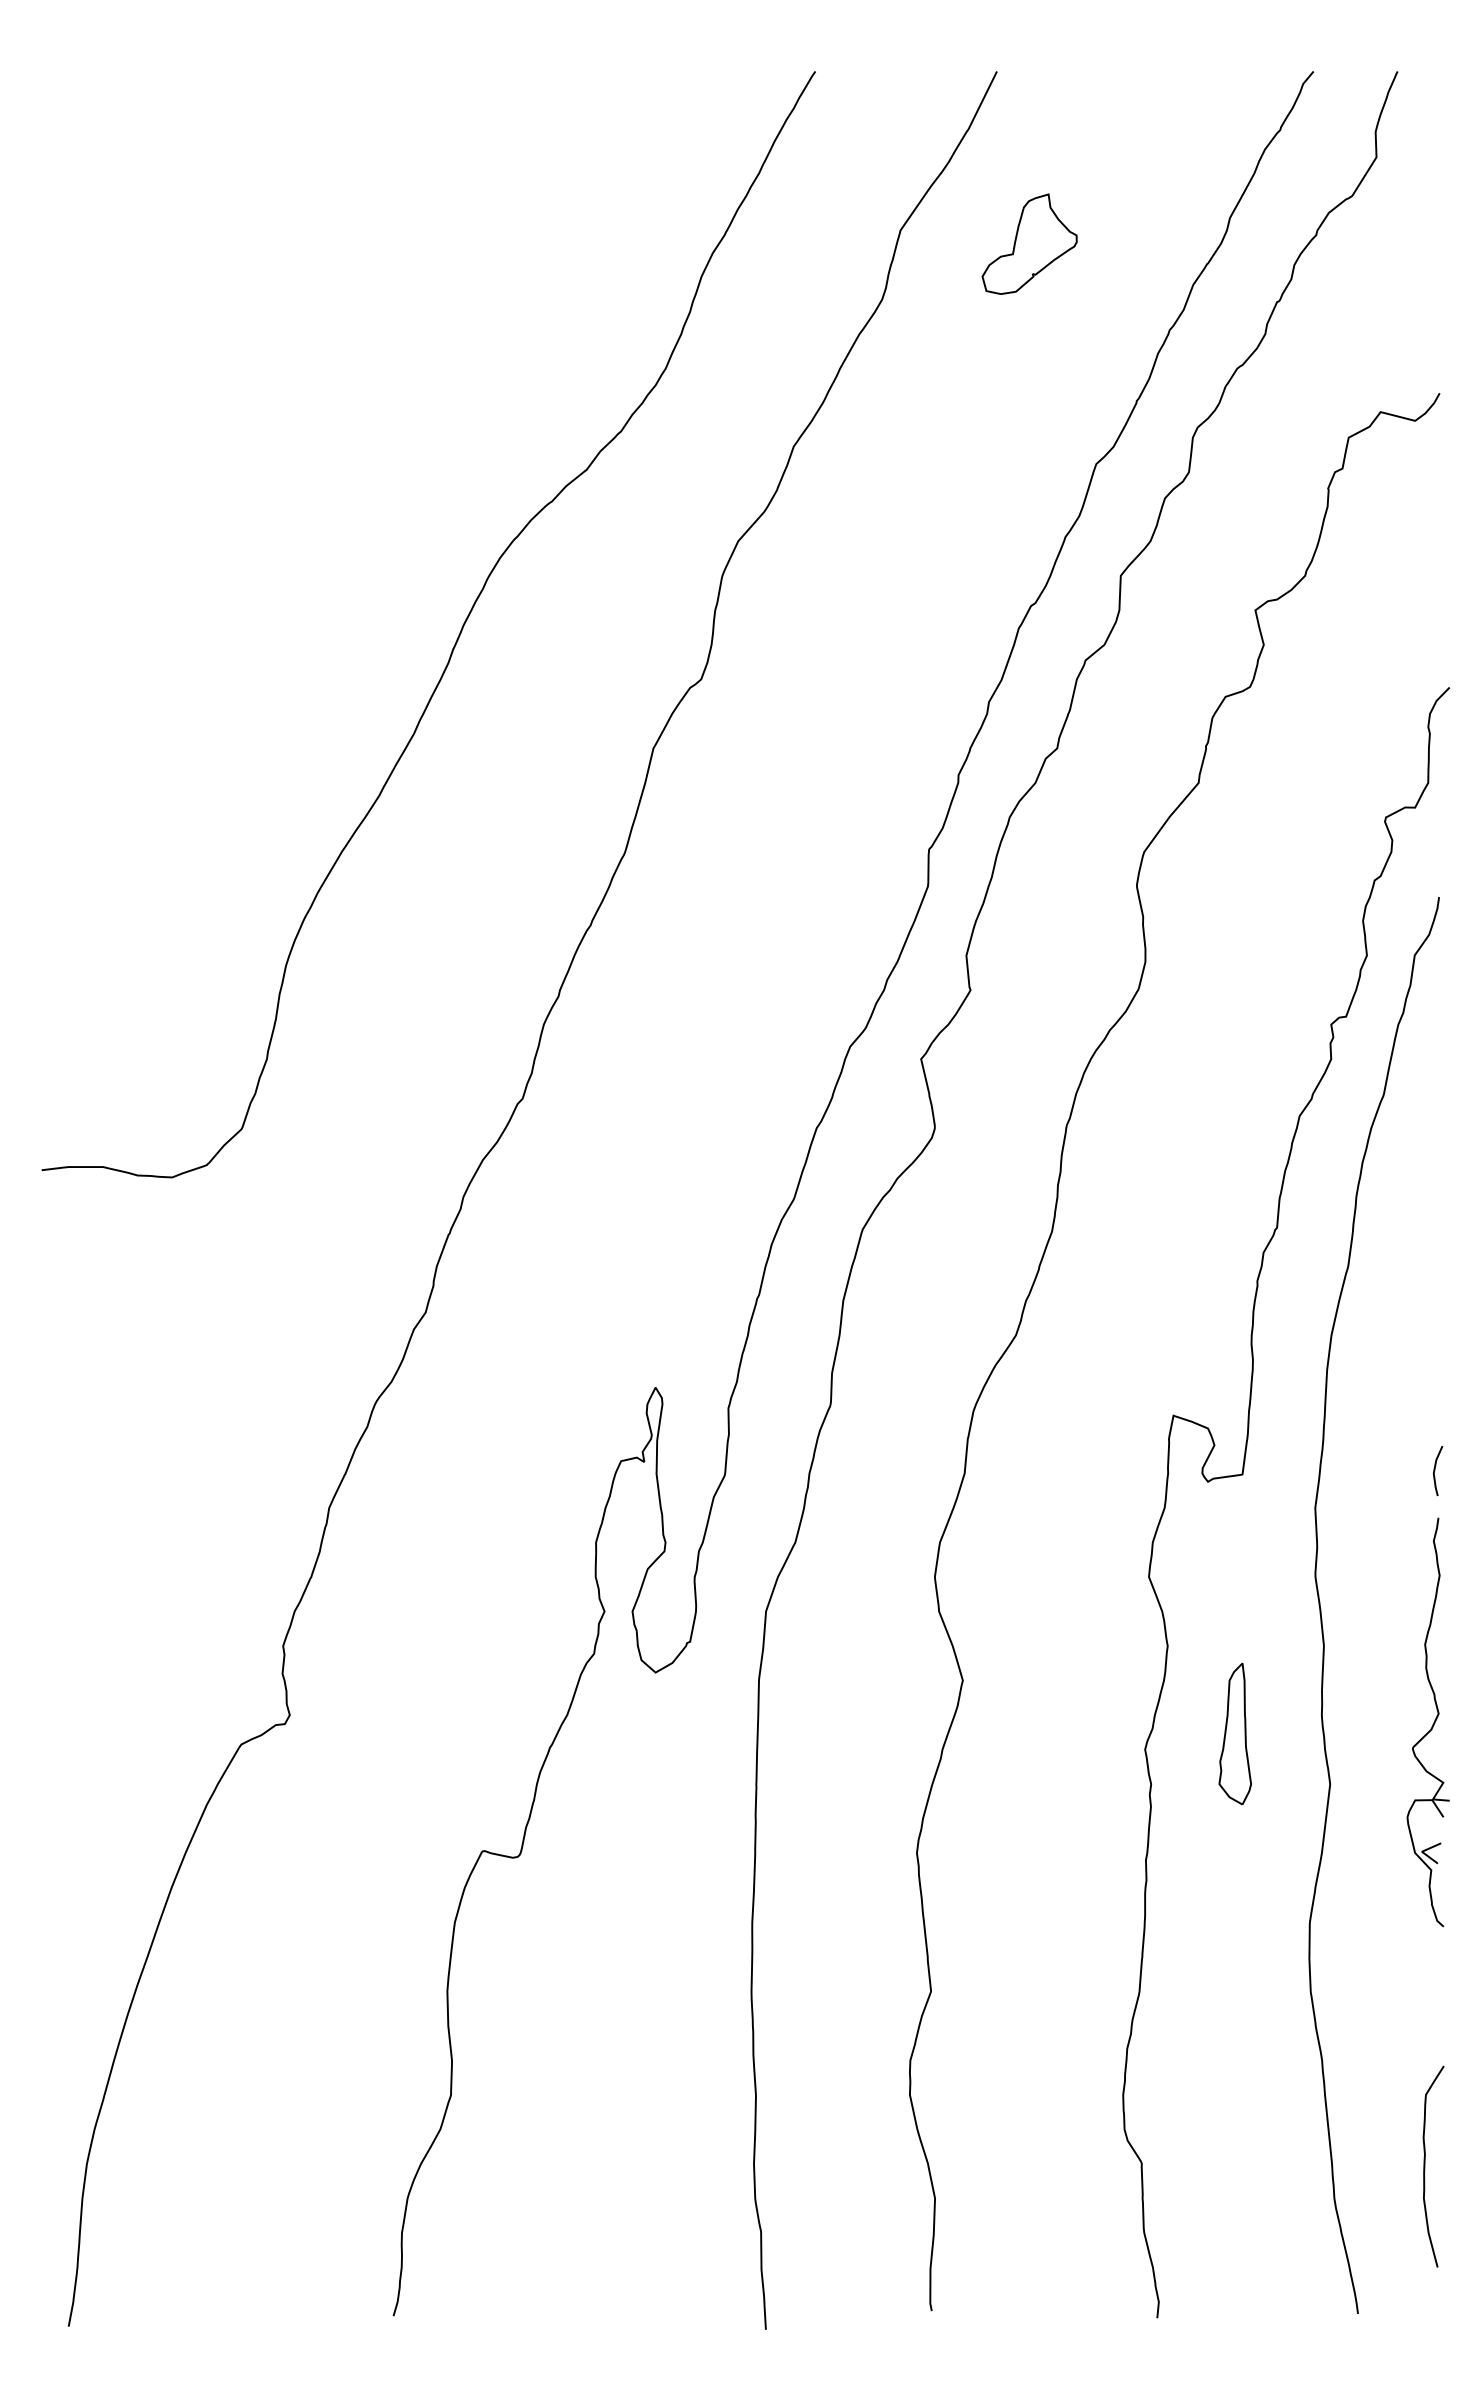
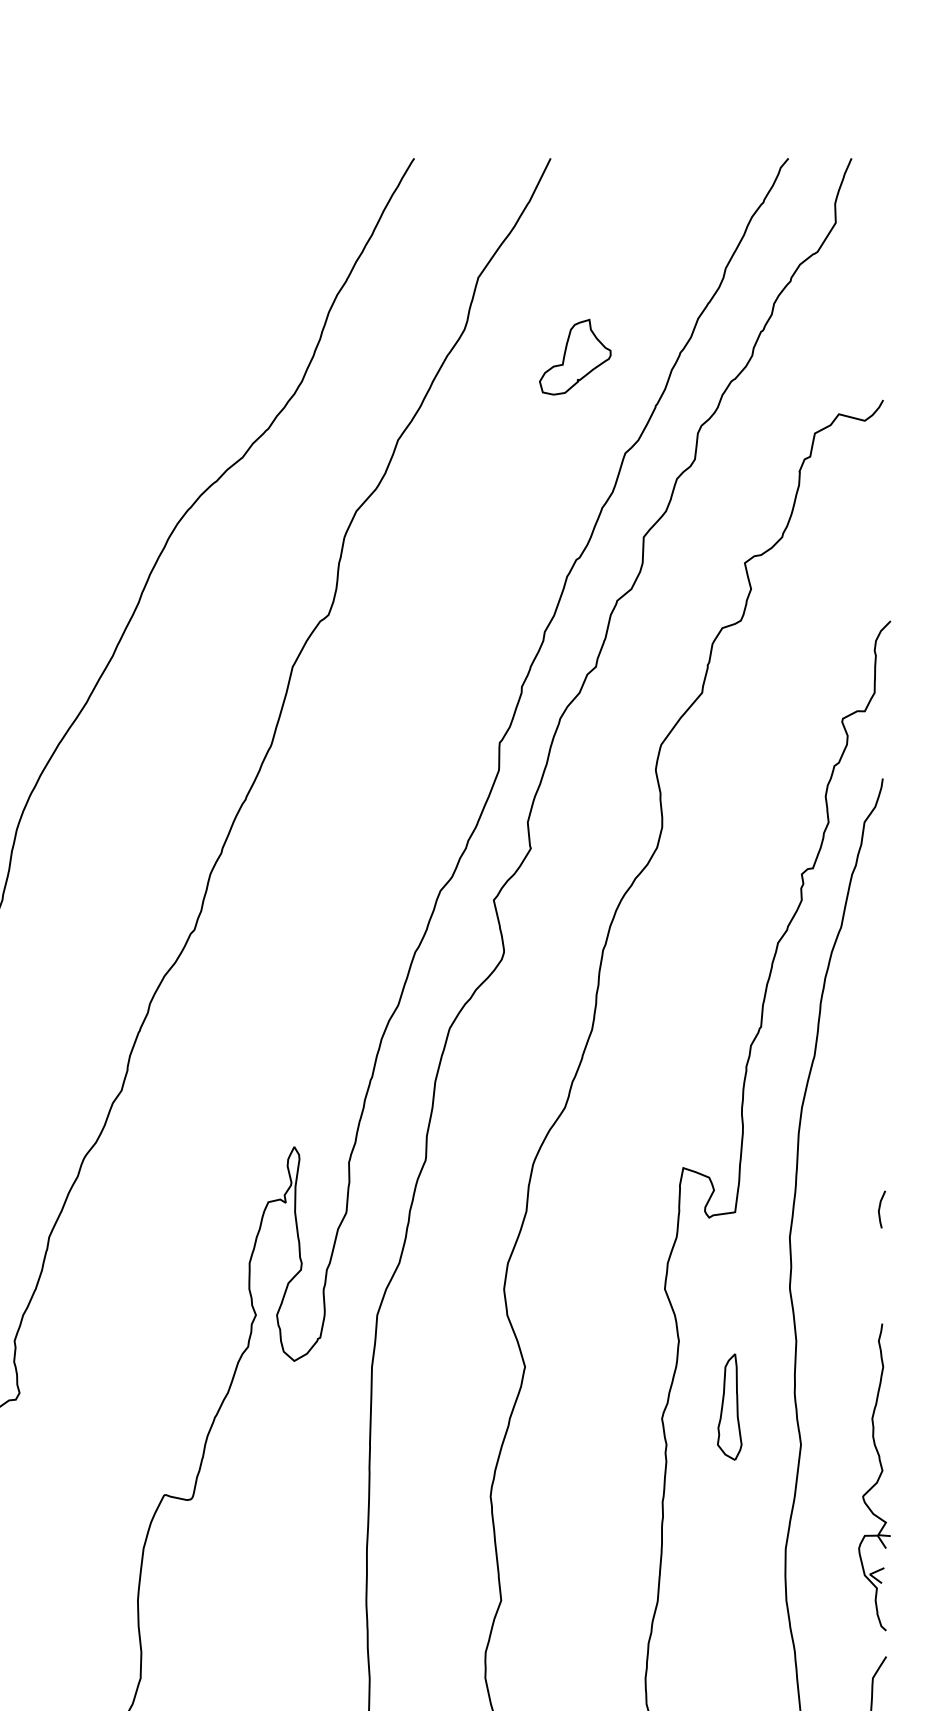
part: (1029, 243) -> (575, 356), moved
part: (1427, 1722) -> (874, 1477), moved

